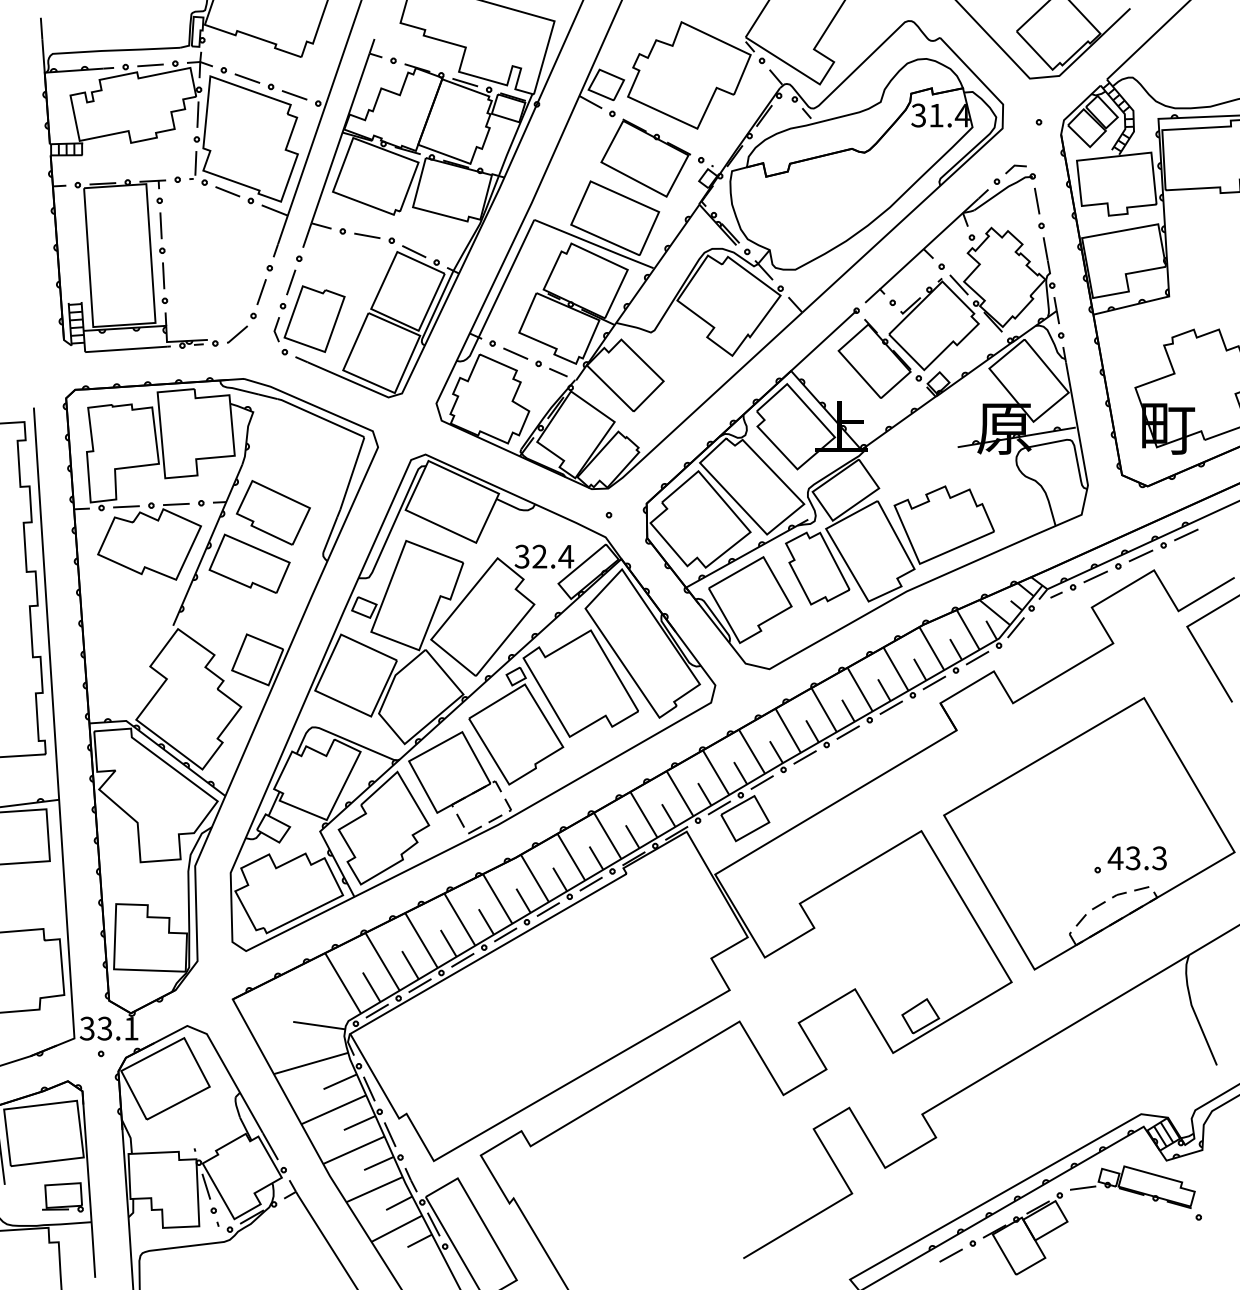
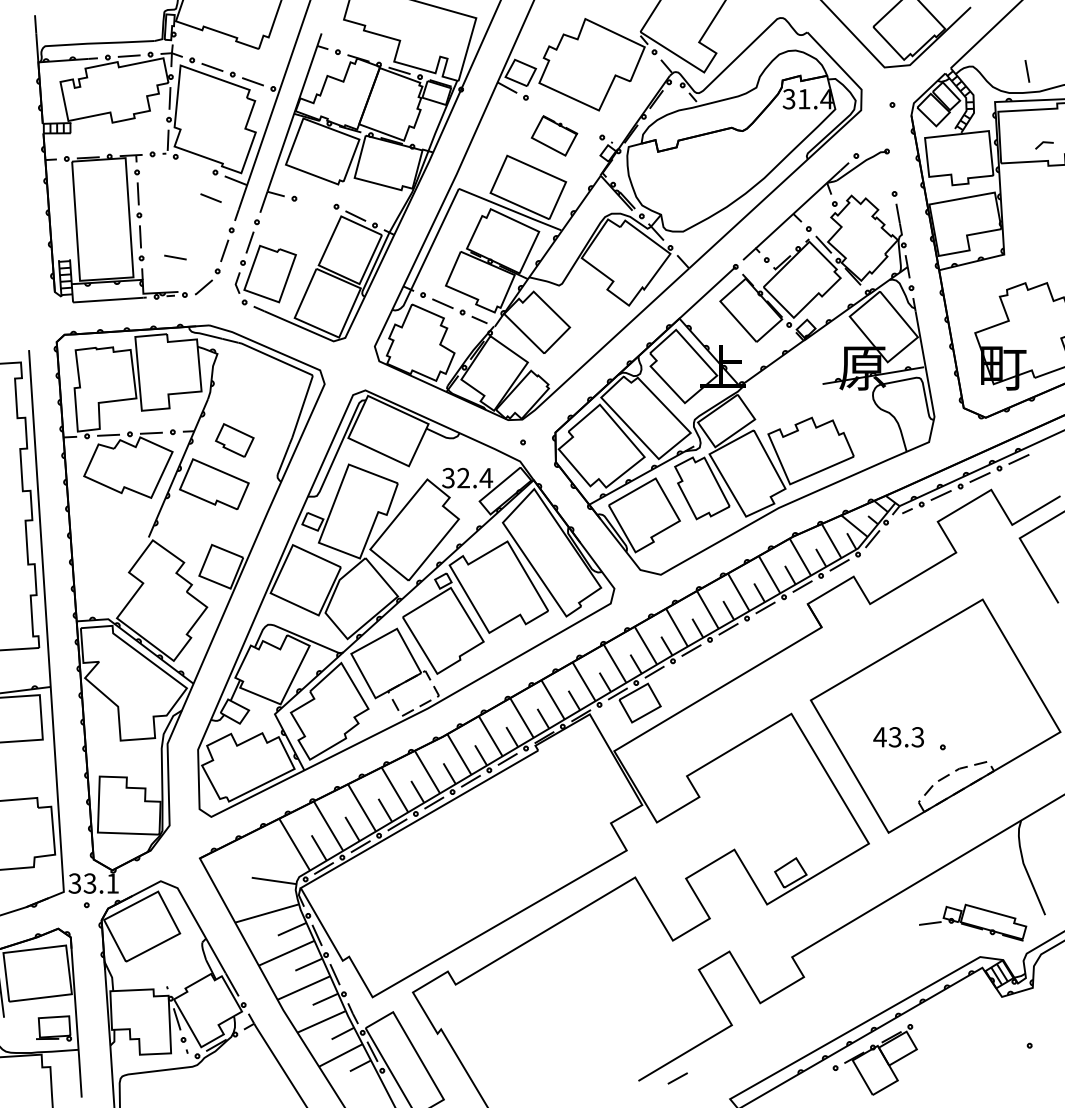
part: (645, 157) -> (554, 135), size x0.6
line: (1013, 167) -> (1042, 143), moved
line: (227, 191) -> (210, 197), moved
line: (1037, 200) -> (1027, 70), moved
line: (367, 235) -> (175, 257), moved
part: (273, 512) -> (234, 440), size x0.6
text: (1136, 858) -> (898, 737), moved
part: (1132, 1186) -> (972, 922), moved
line: (950, 1255) -> (677, 1078), moved

